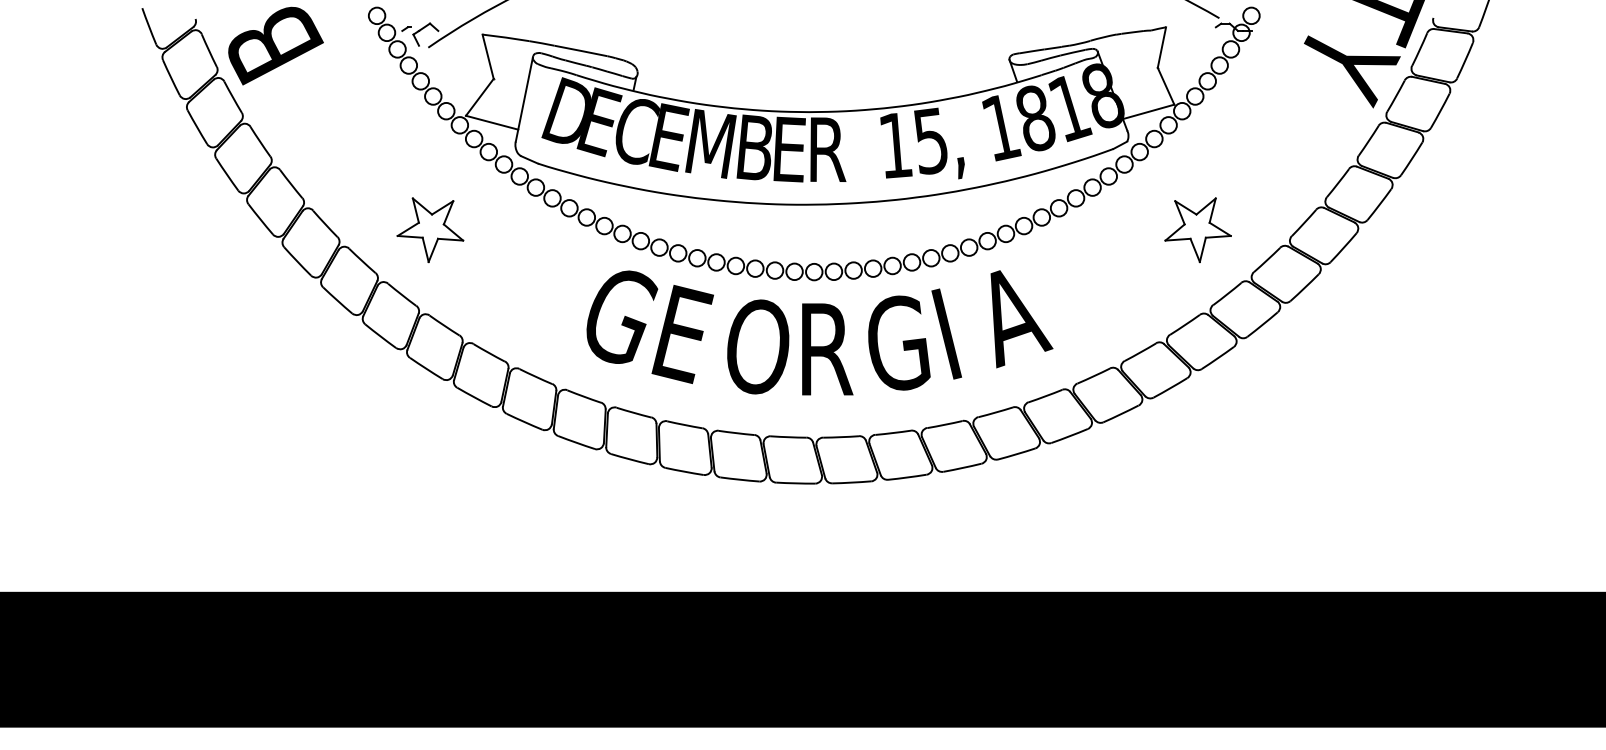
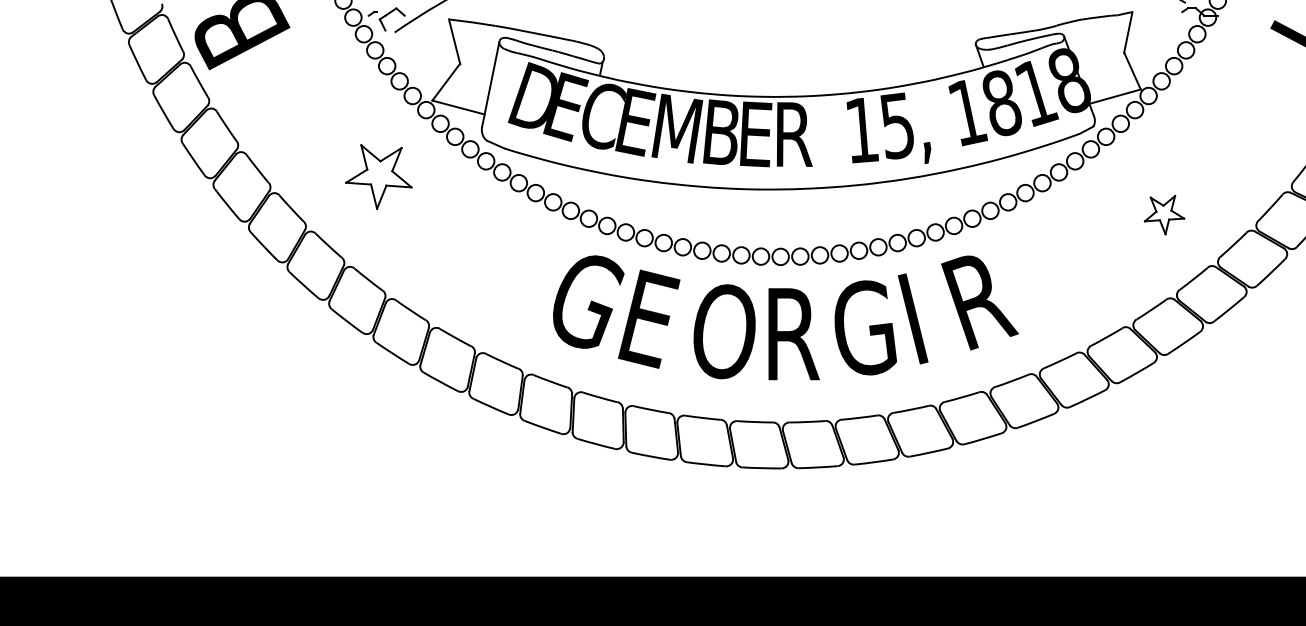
part: (430, 230) -> (378, 177), moved
part: (1197, 230) -> (1163, 215), size x0.6
text: (1013, 319) -> (979, 304), A -> R

